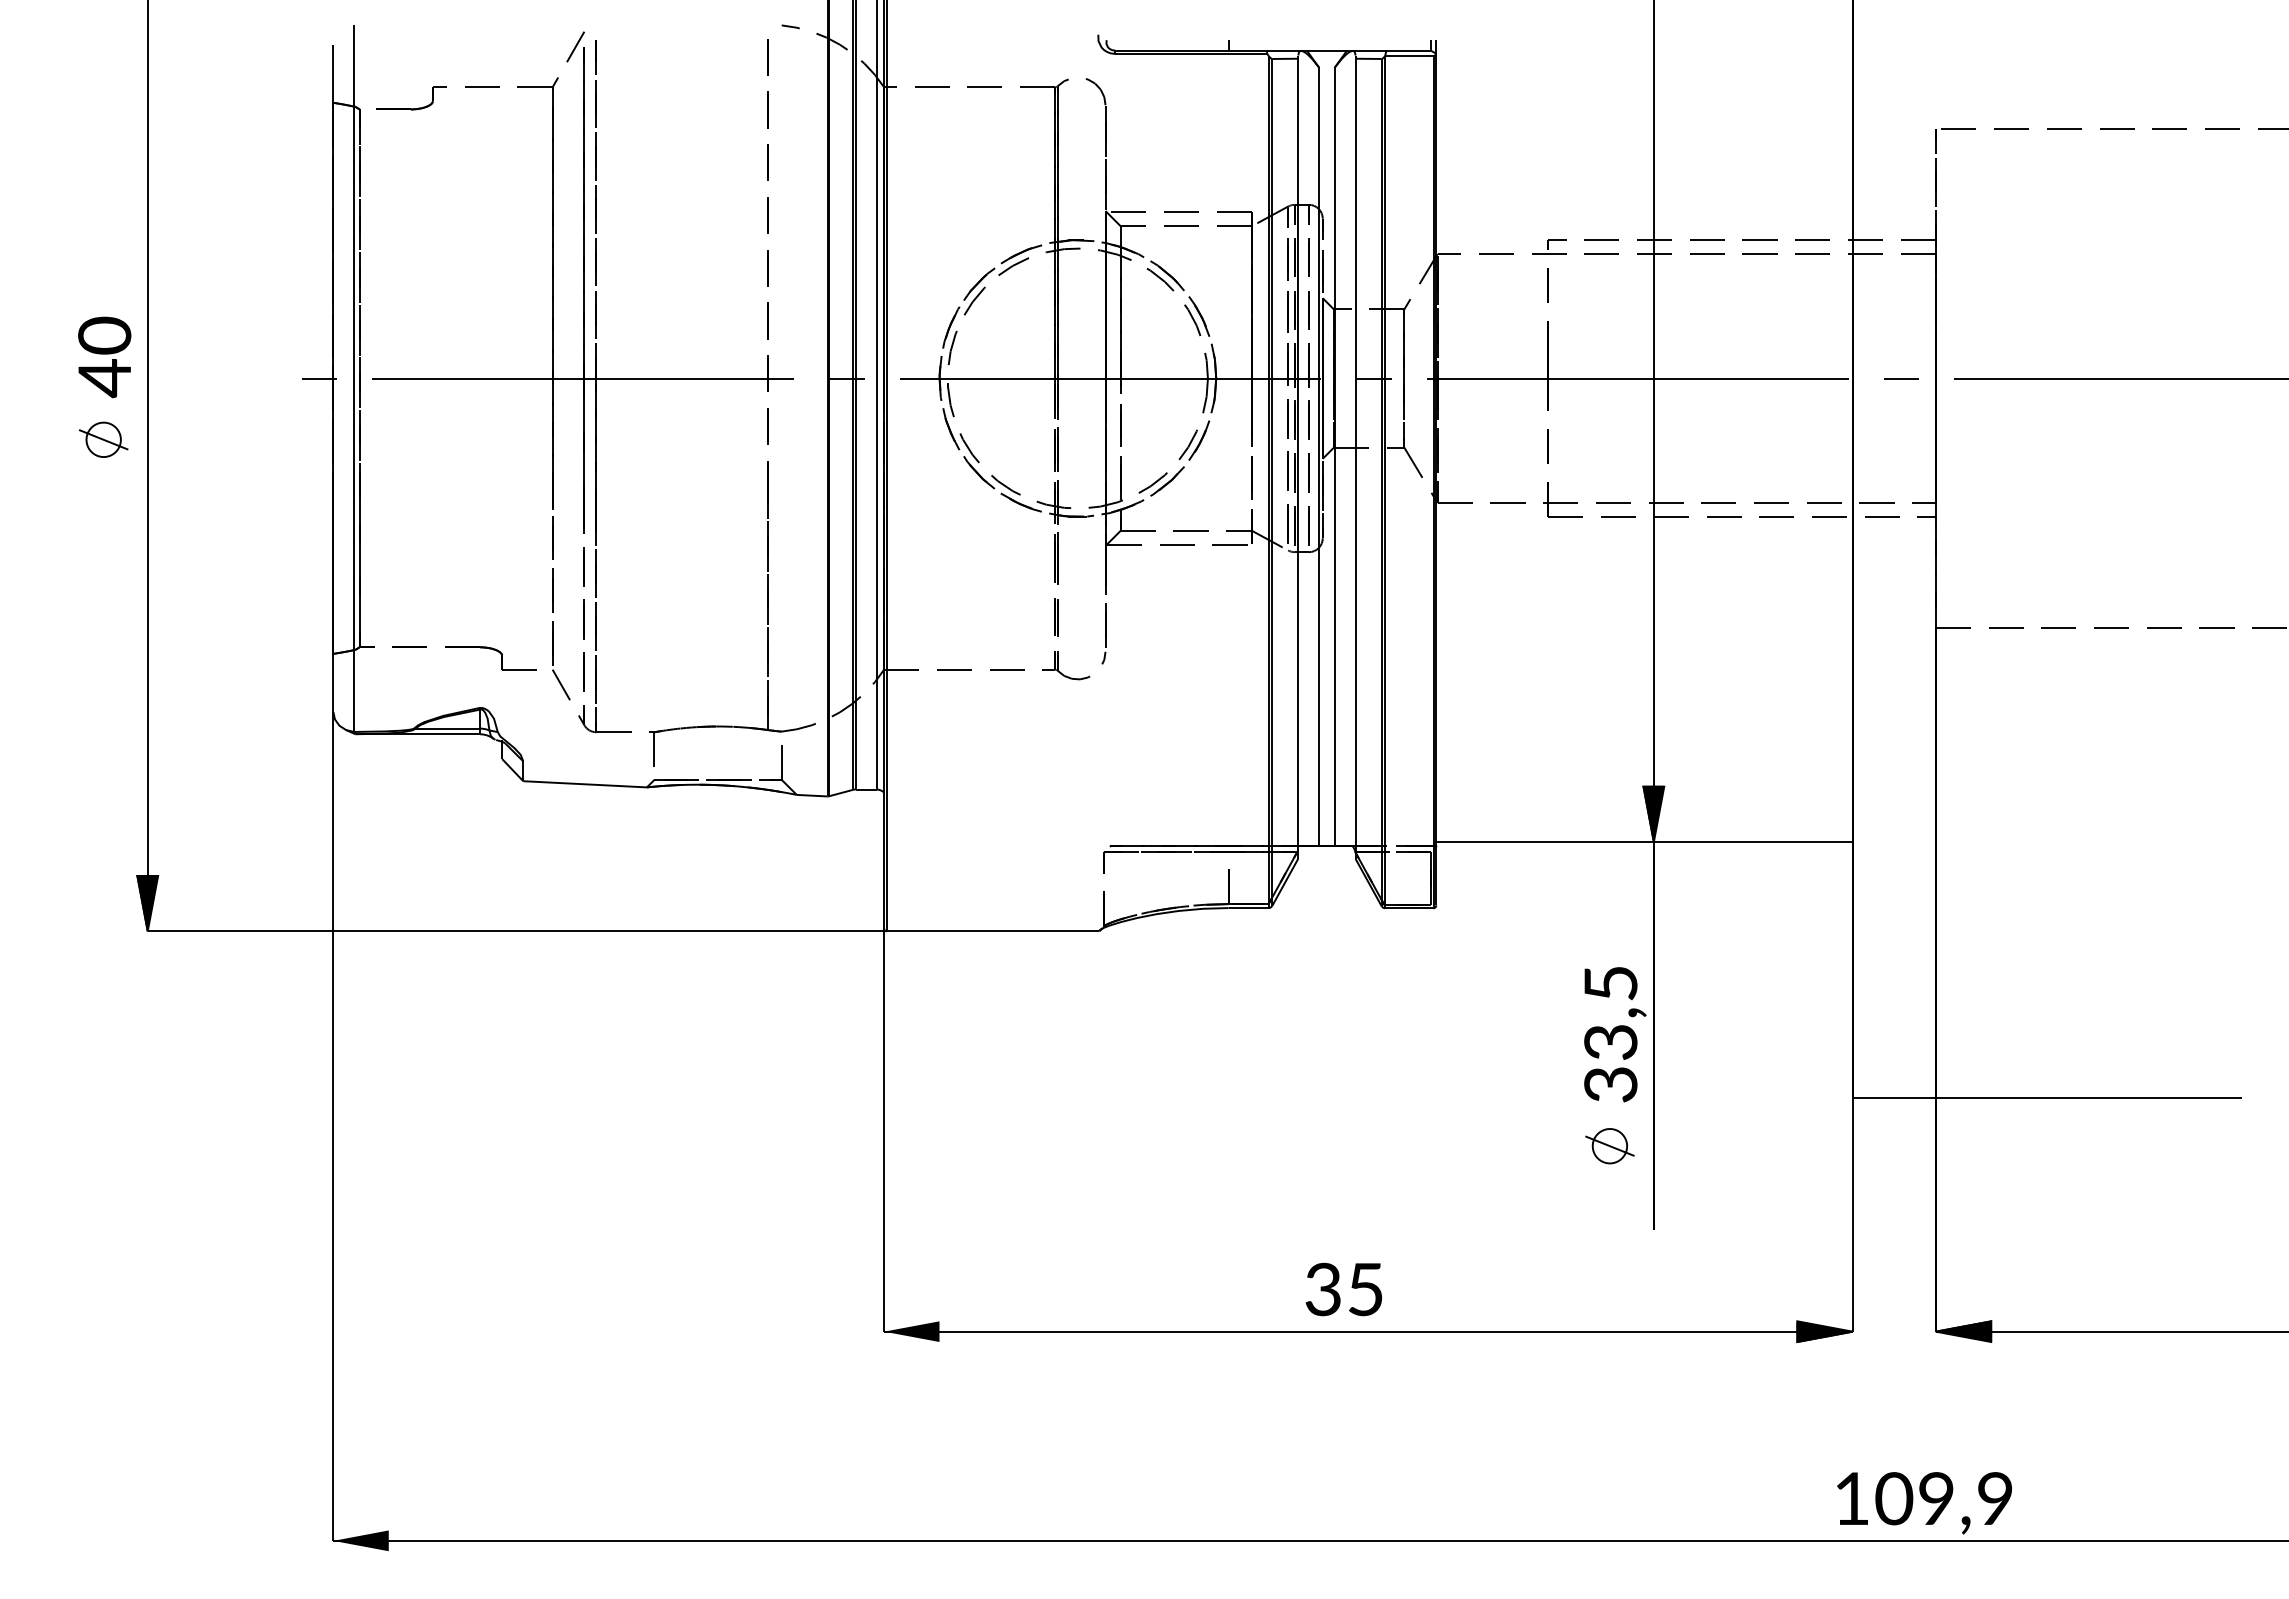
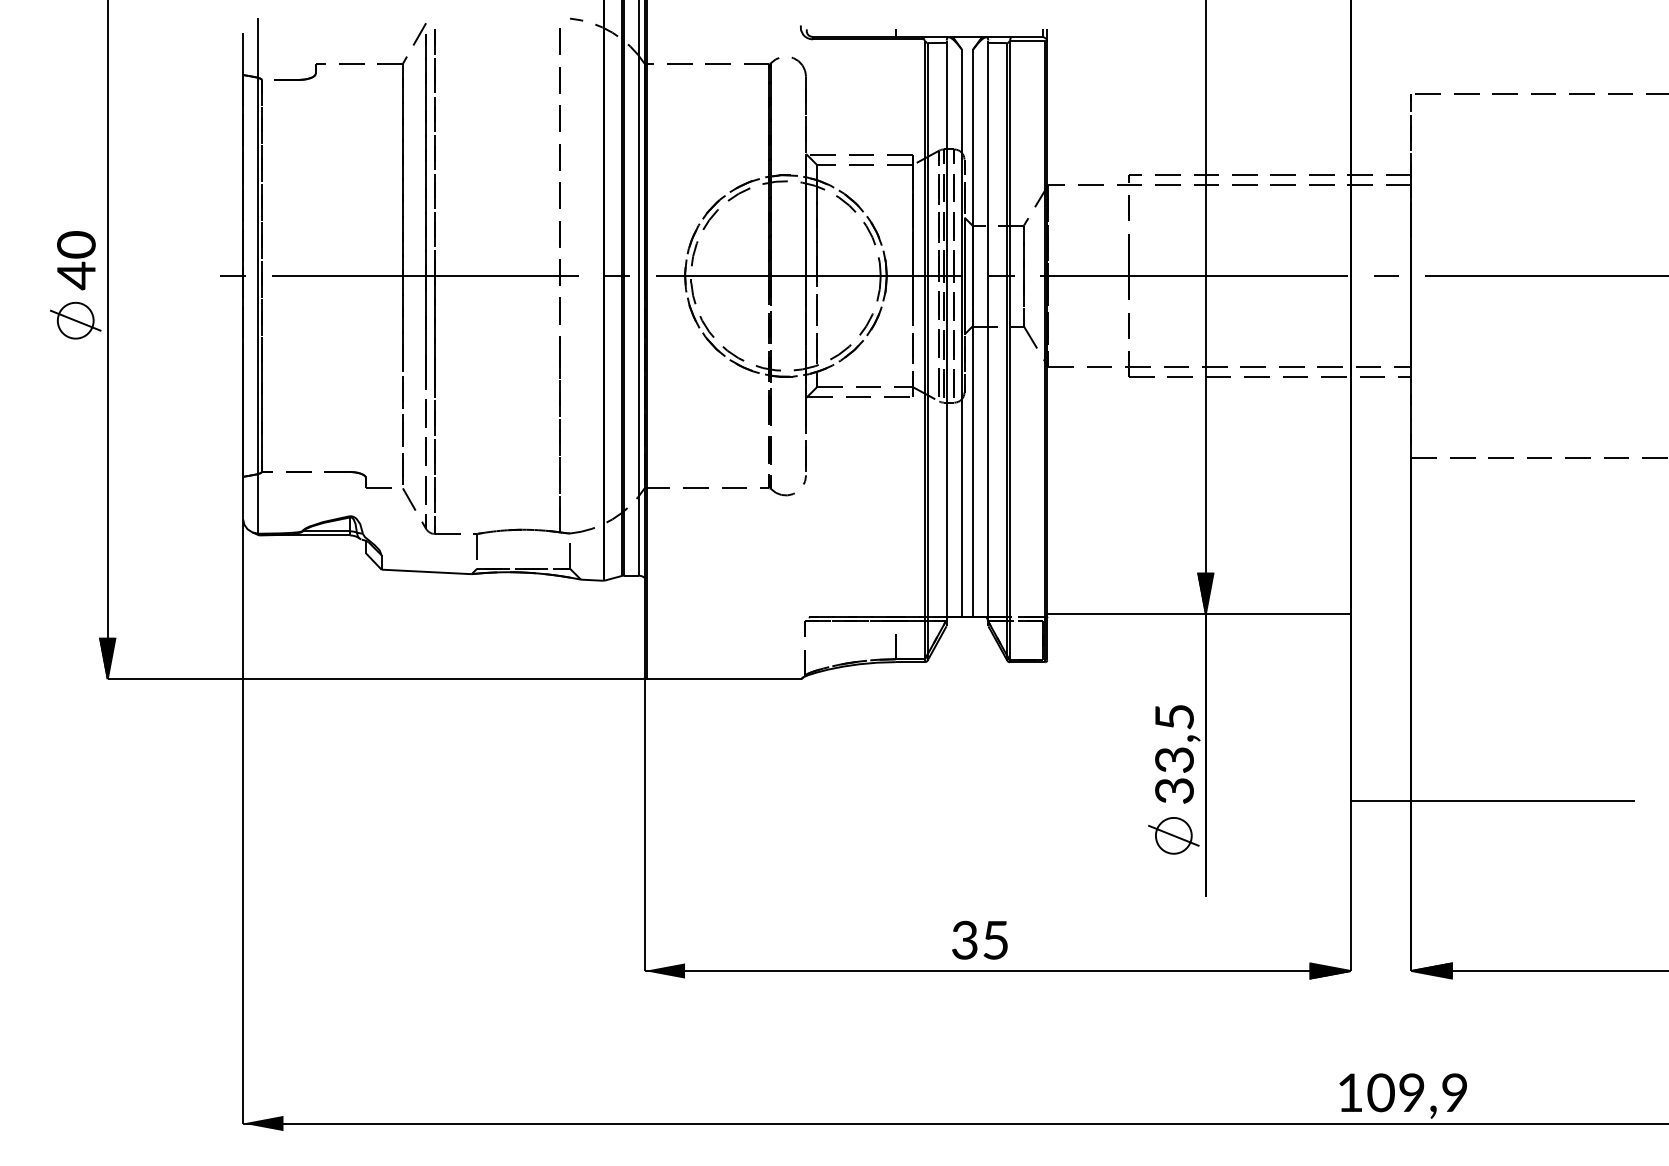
part: (103, 439) -> (75, 320), size x1.43
part: (1609, 1145) -> (1173, 835), size x1.43

